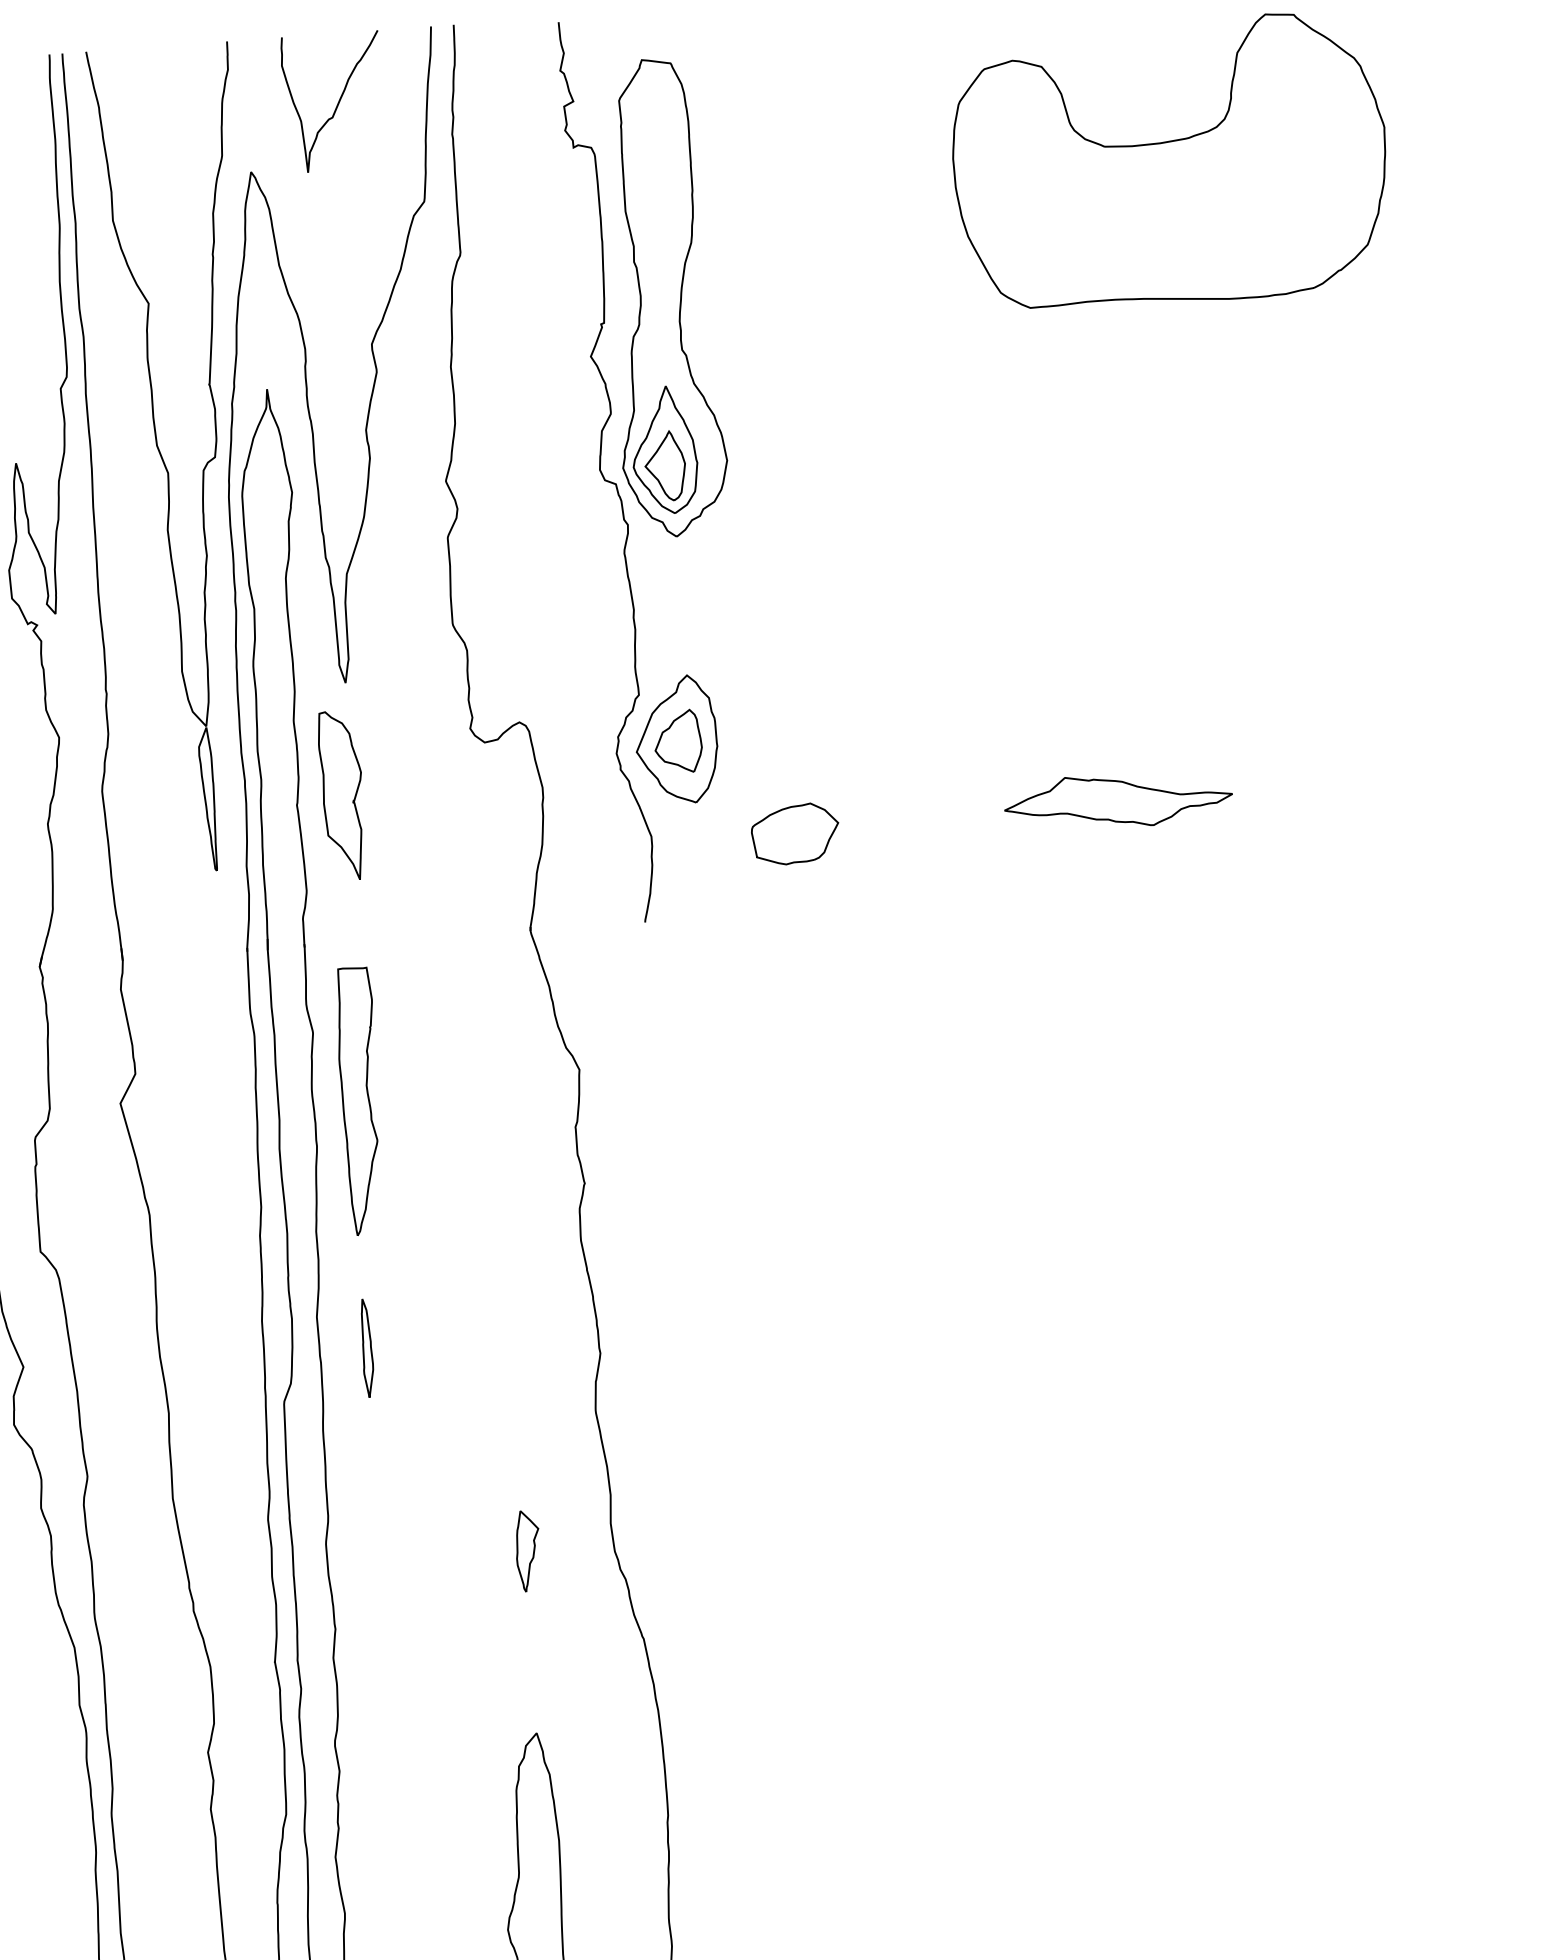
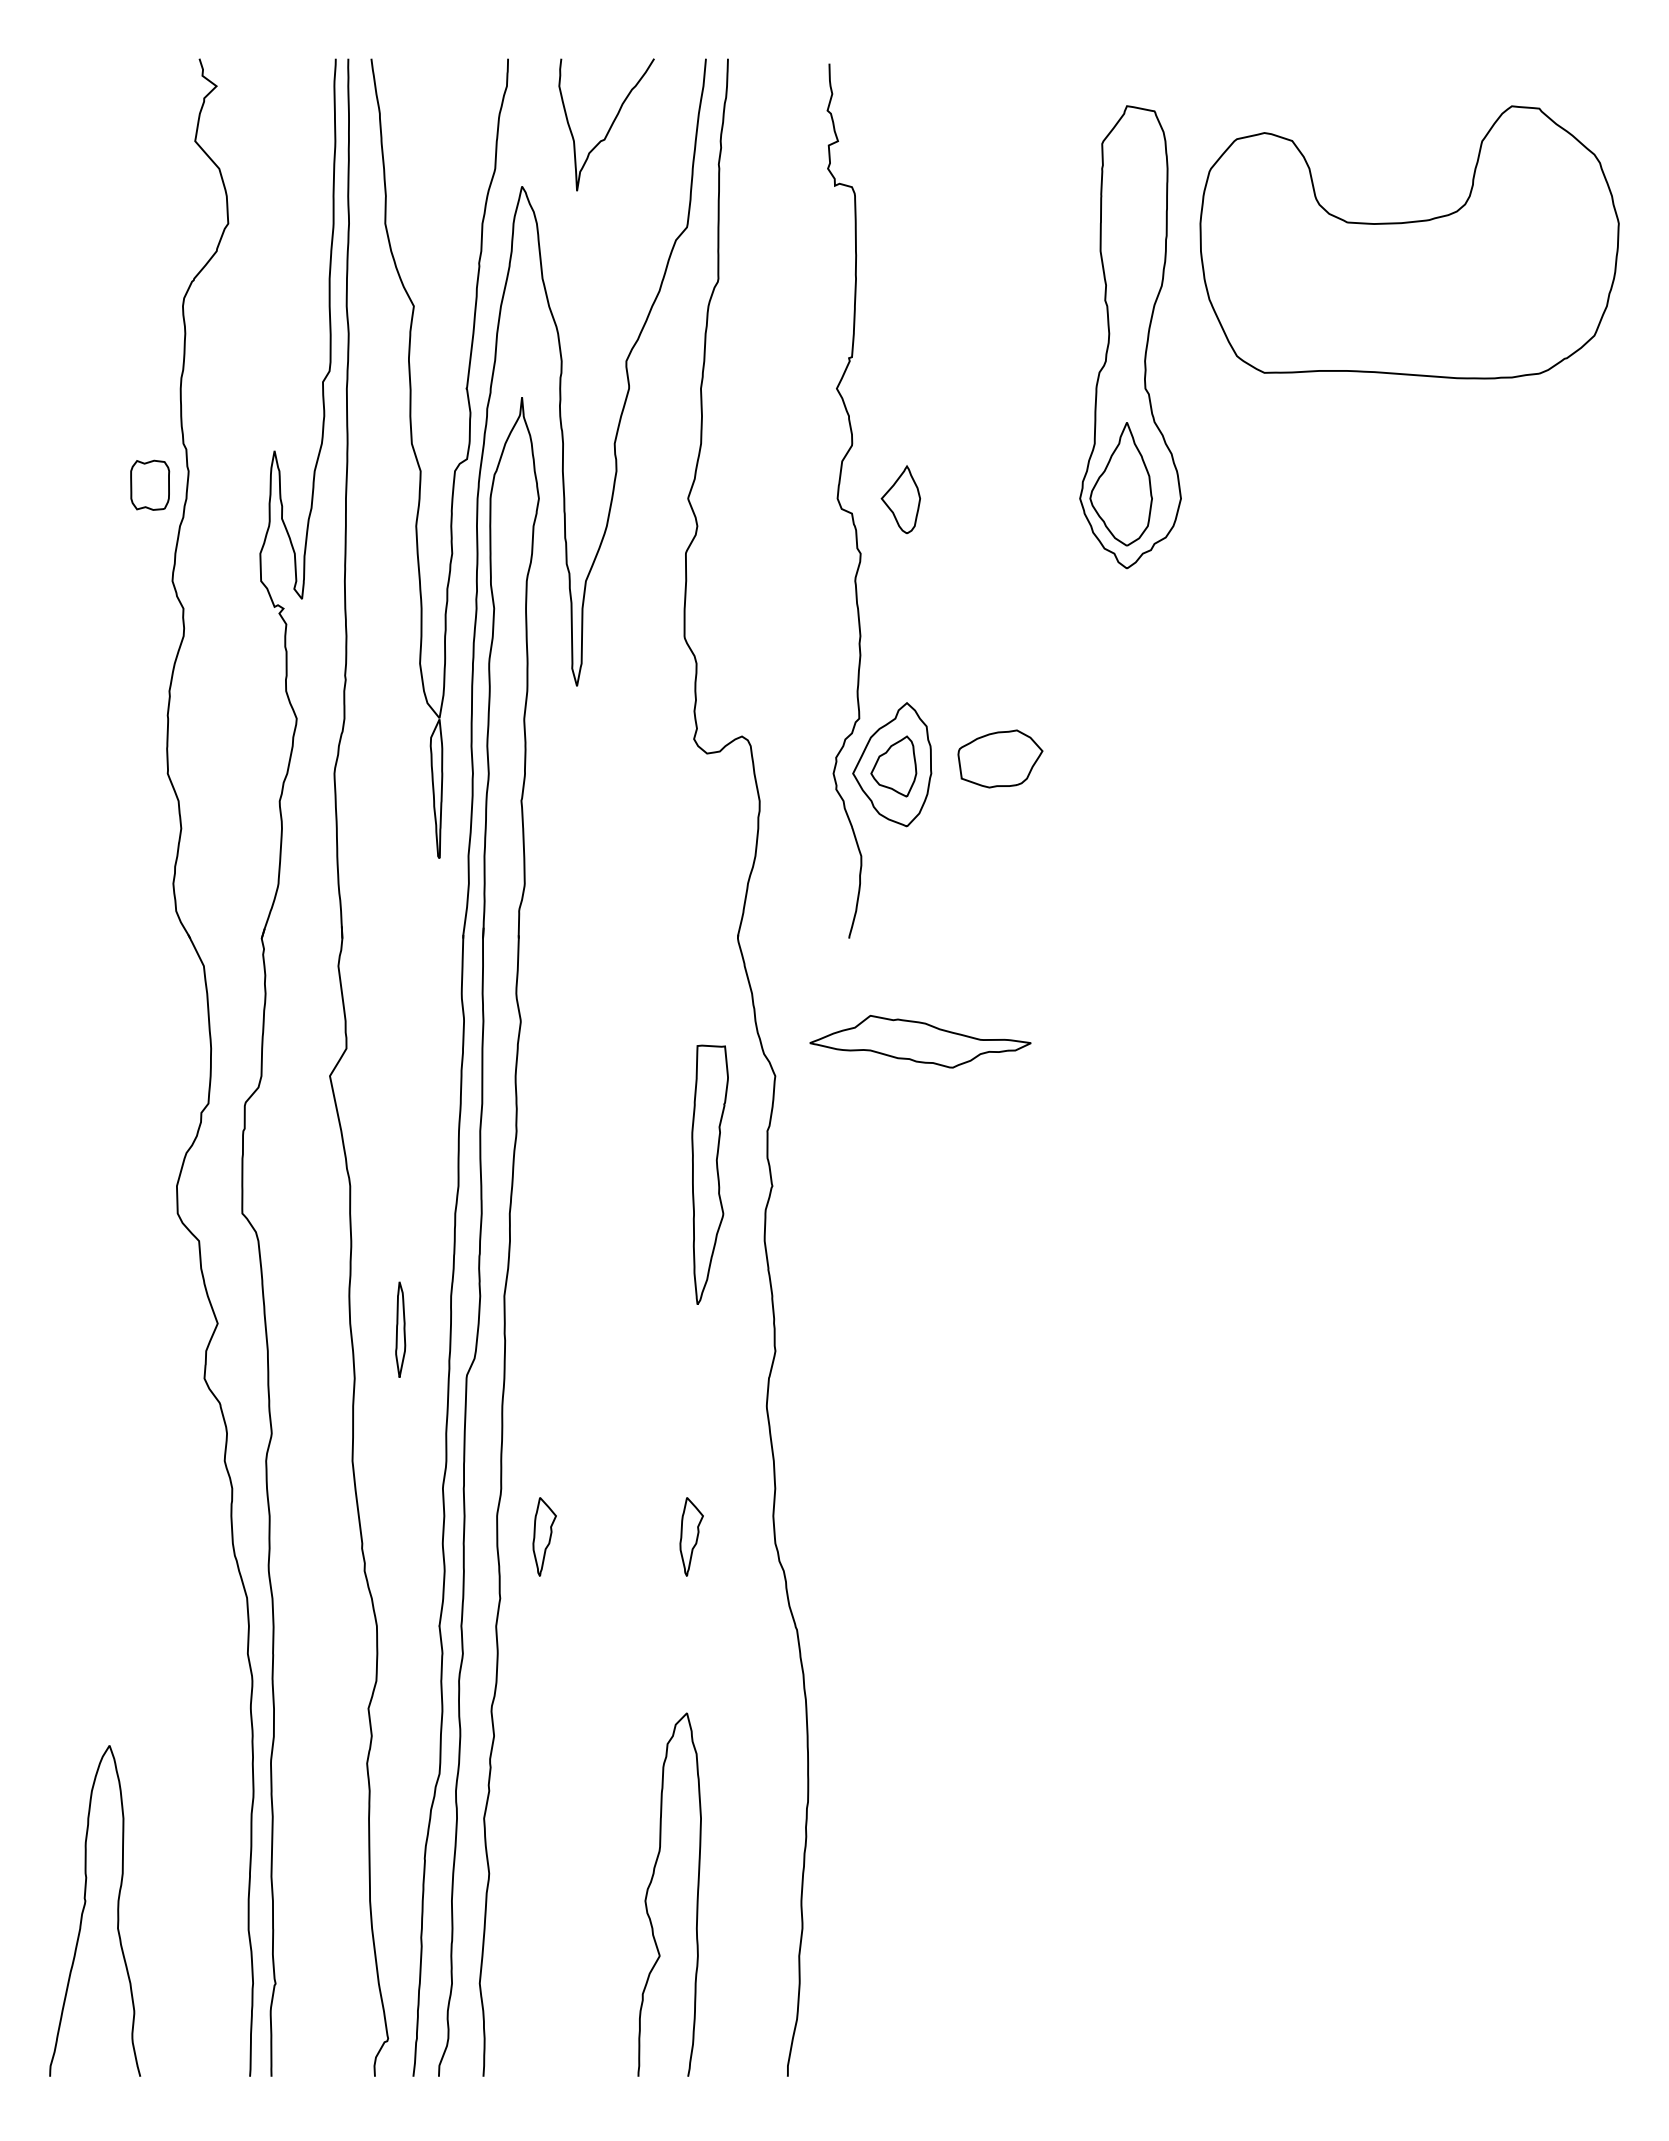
part: (662, 298) -> (1130, 337), moved
part: (342, 795) -> (566, 794), removed
part: (1118, 800) -> (920, 1041), moved
part: (795, 833) -> (1000, 758), moved
part: (360, 1100) -> (709, 1174), moved
part: (366, 1348) -> (400, 1329), moved
part: (376, 1561) -> (544, 1536), added

